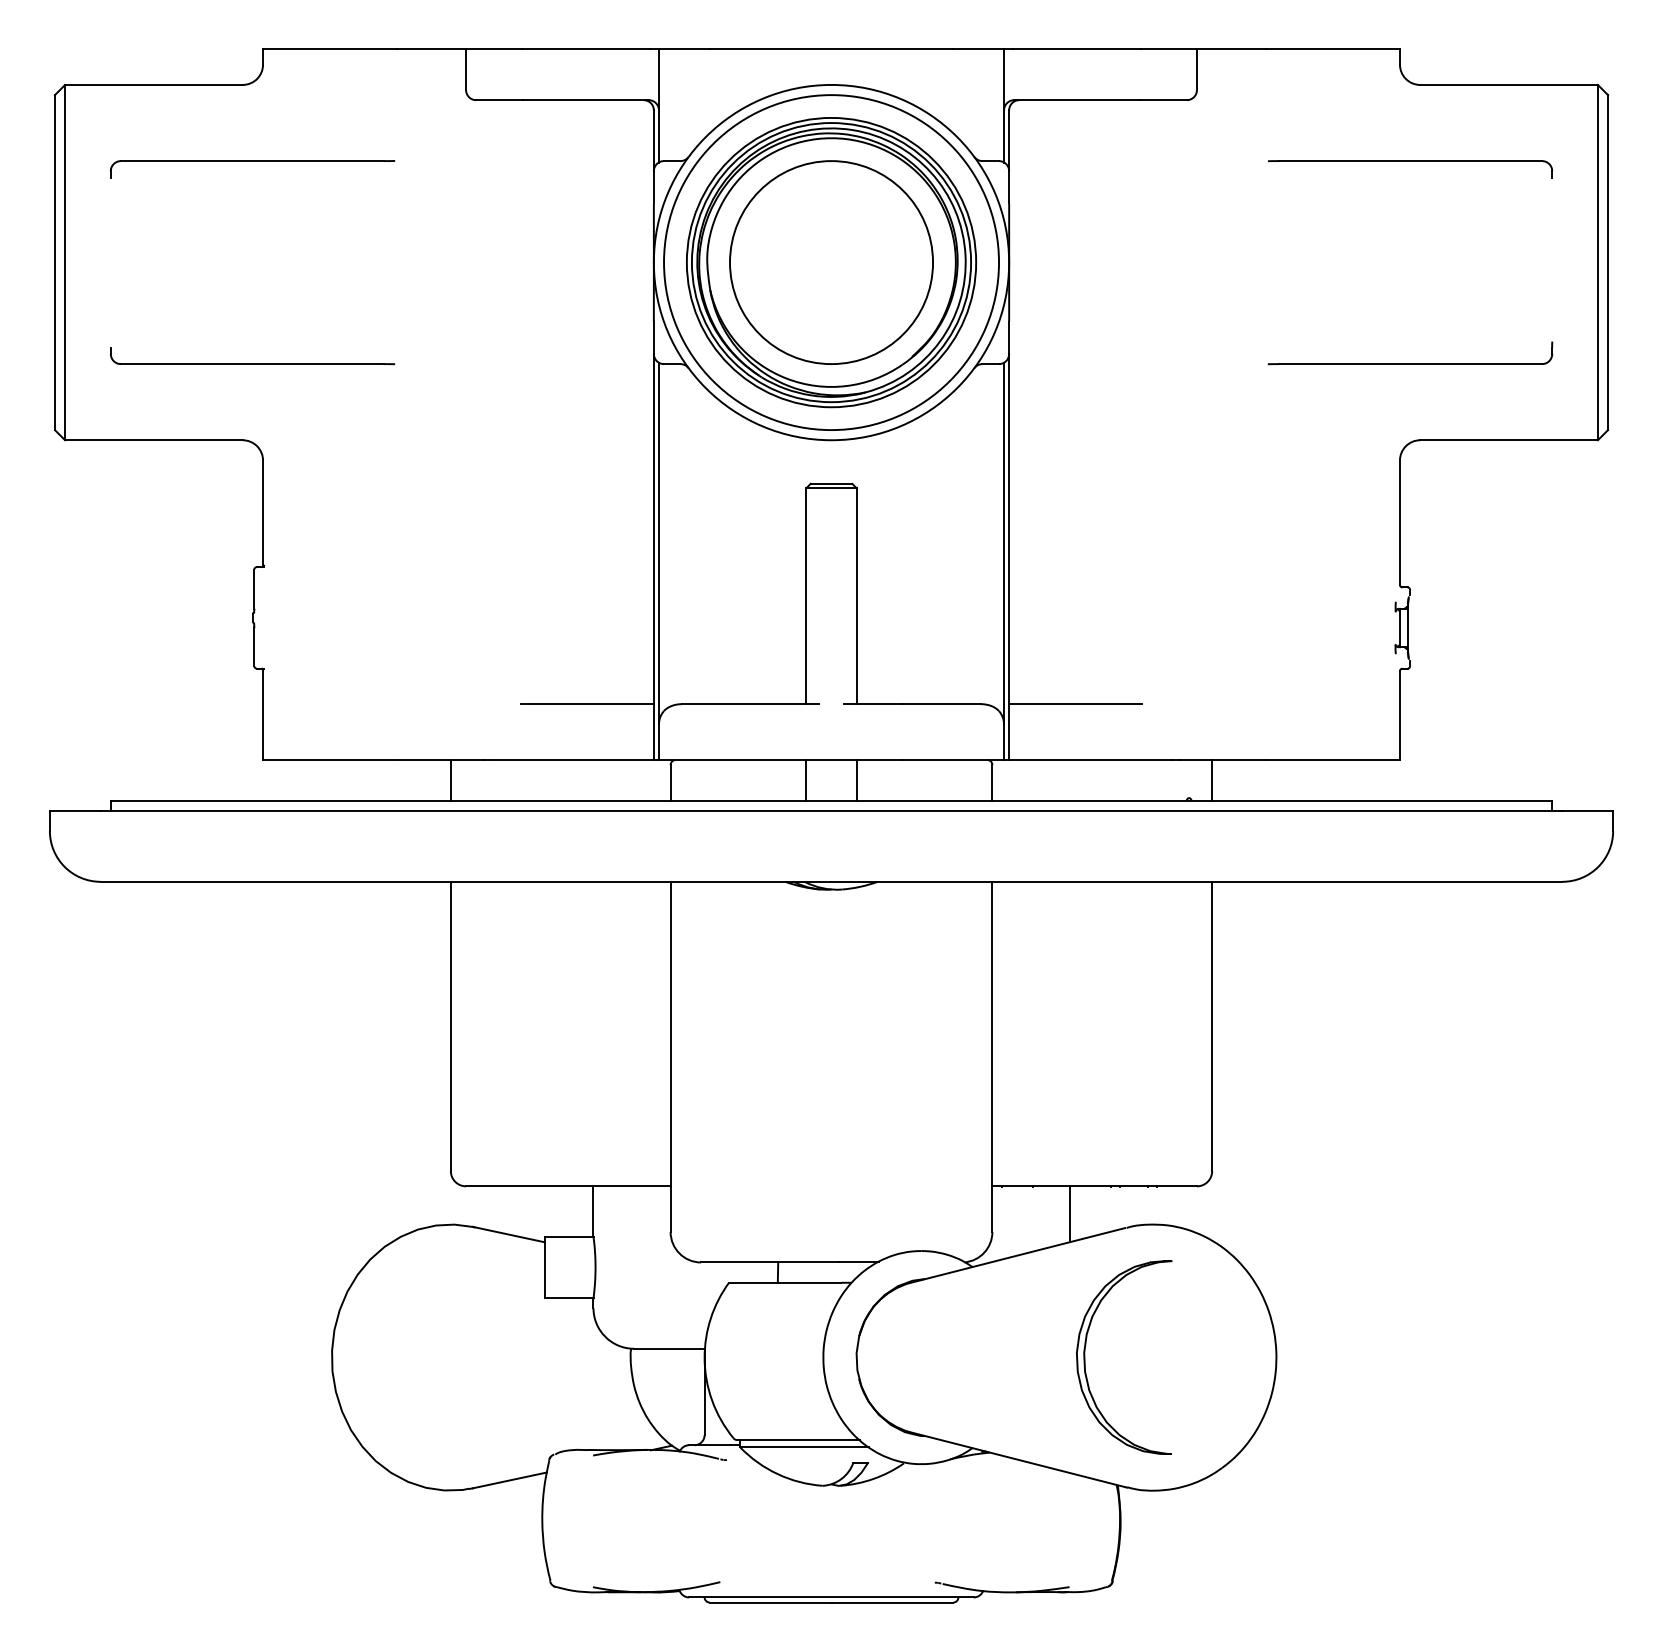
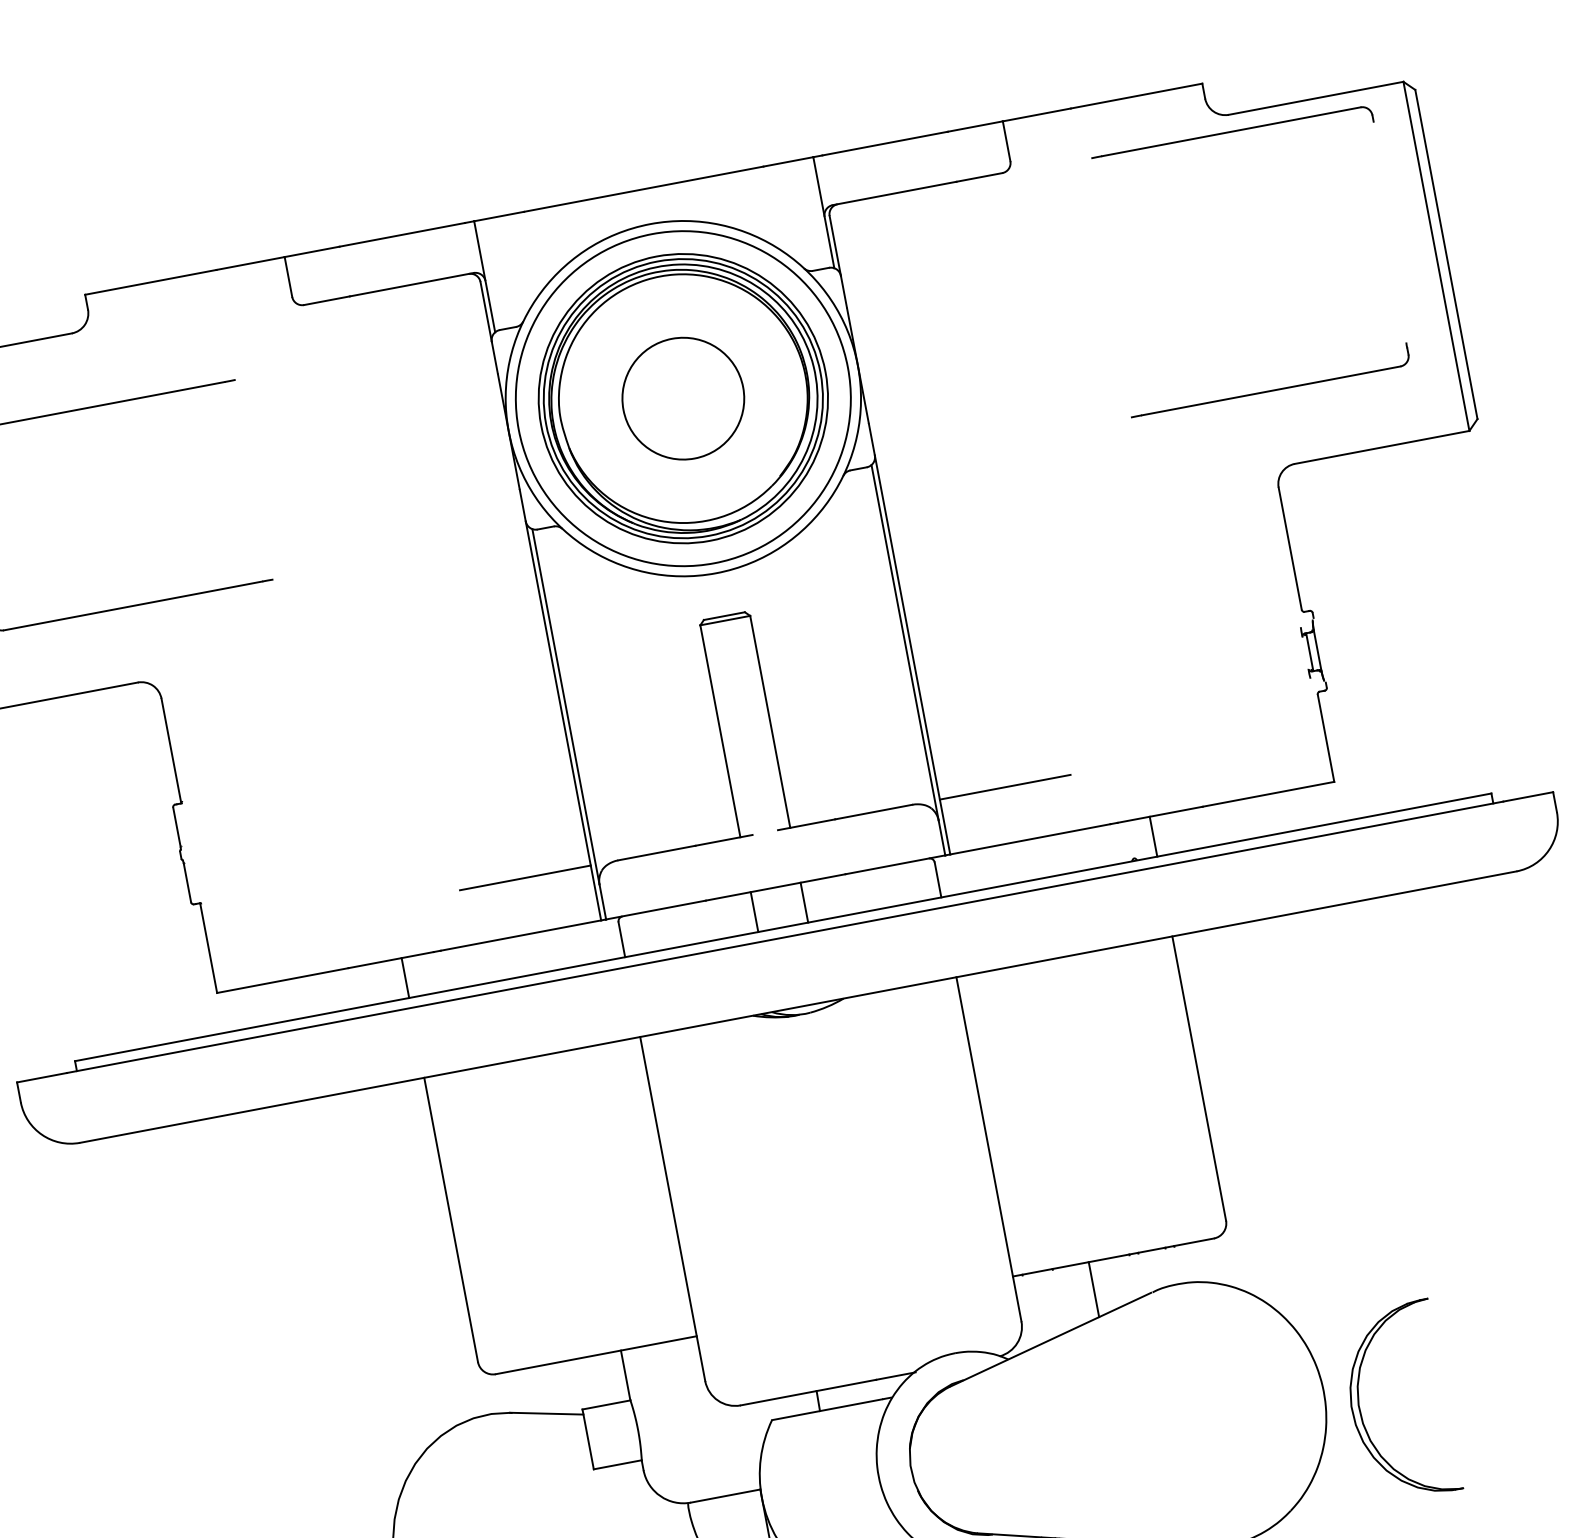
part: (1410, 161) -> (1231, 132), moved
circle: (831, 262) -> (683, 398), size x0.6
part: (1085, 1357) -> (1360, 1409), moved

